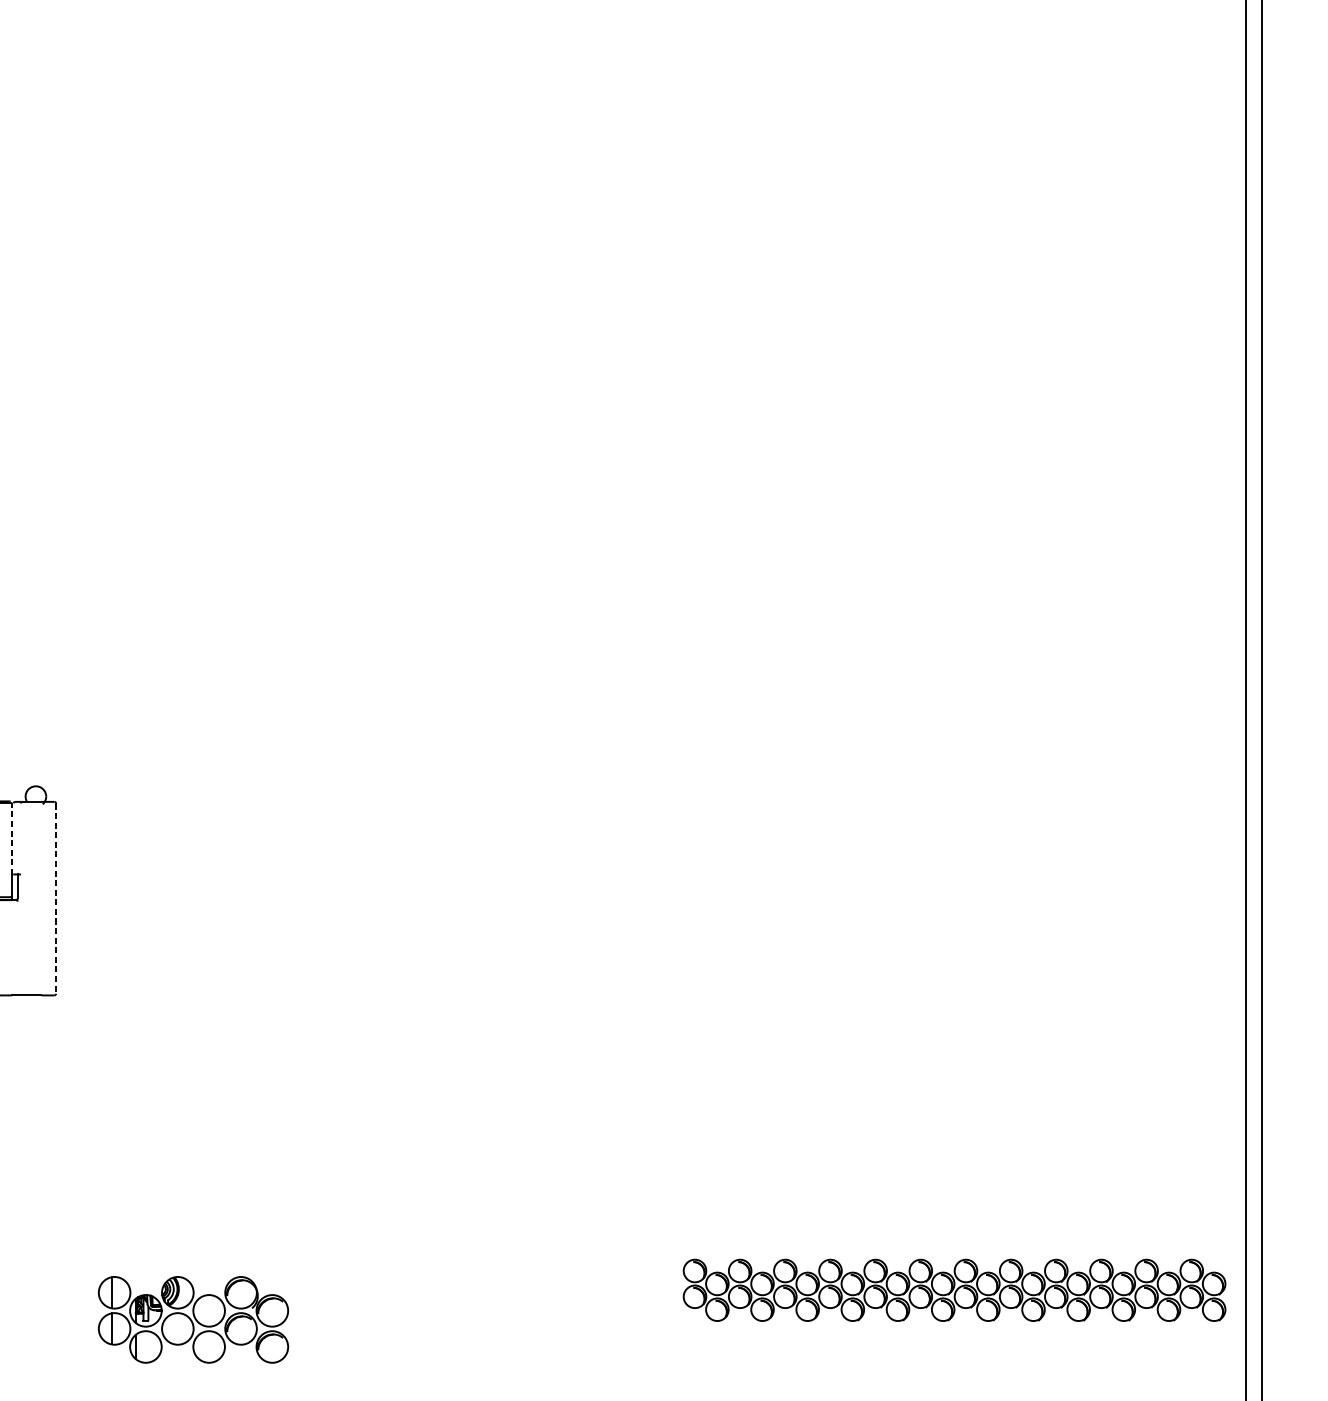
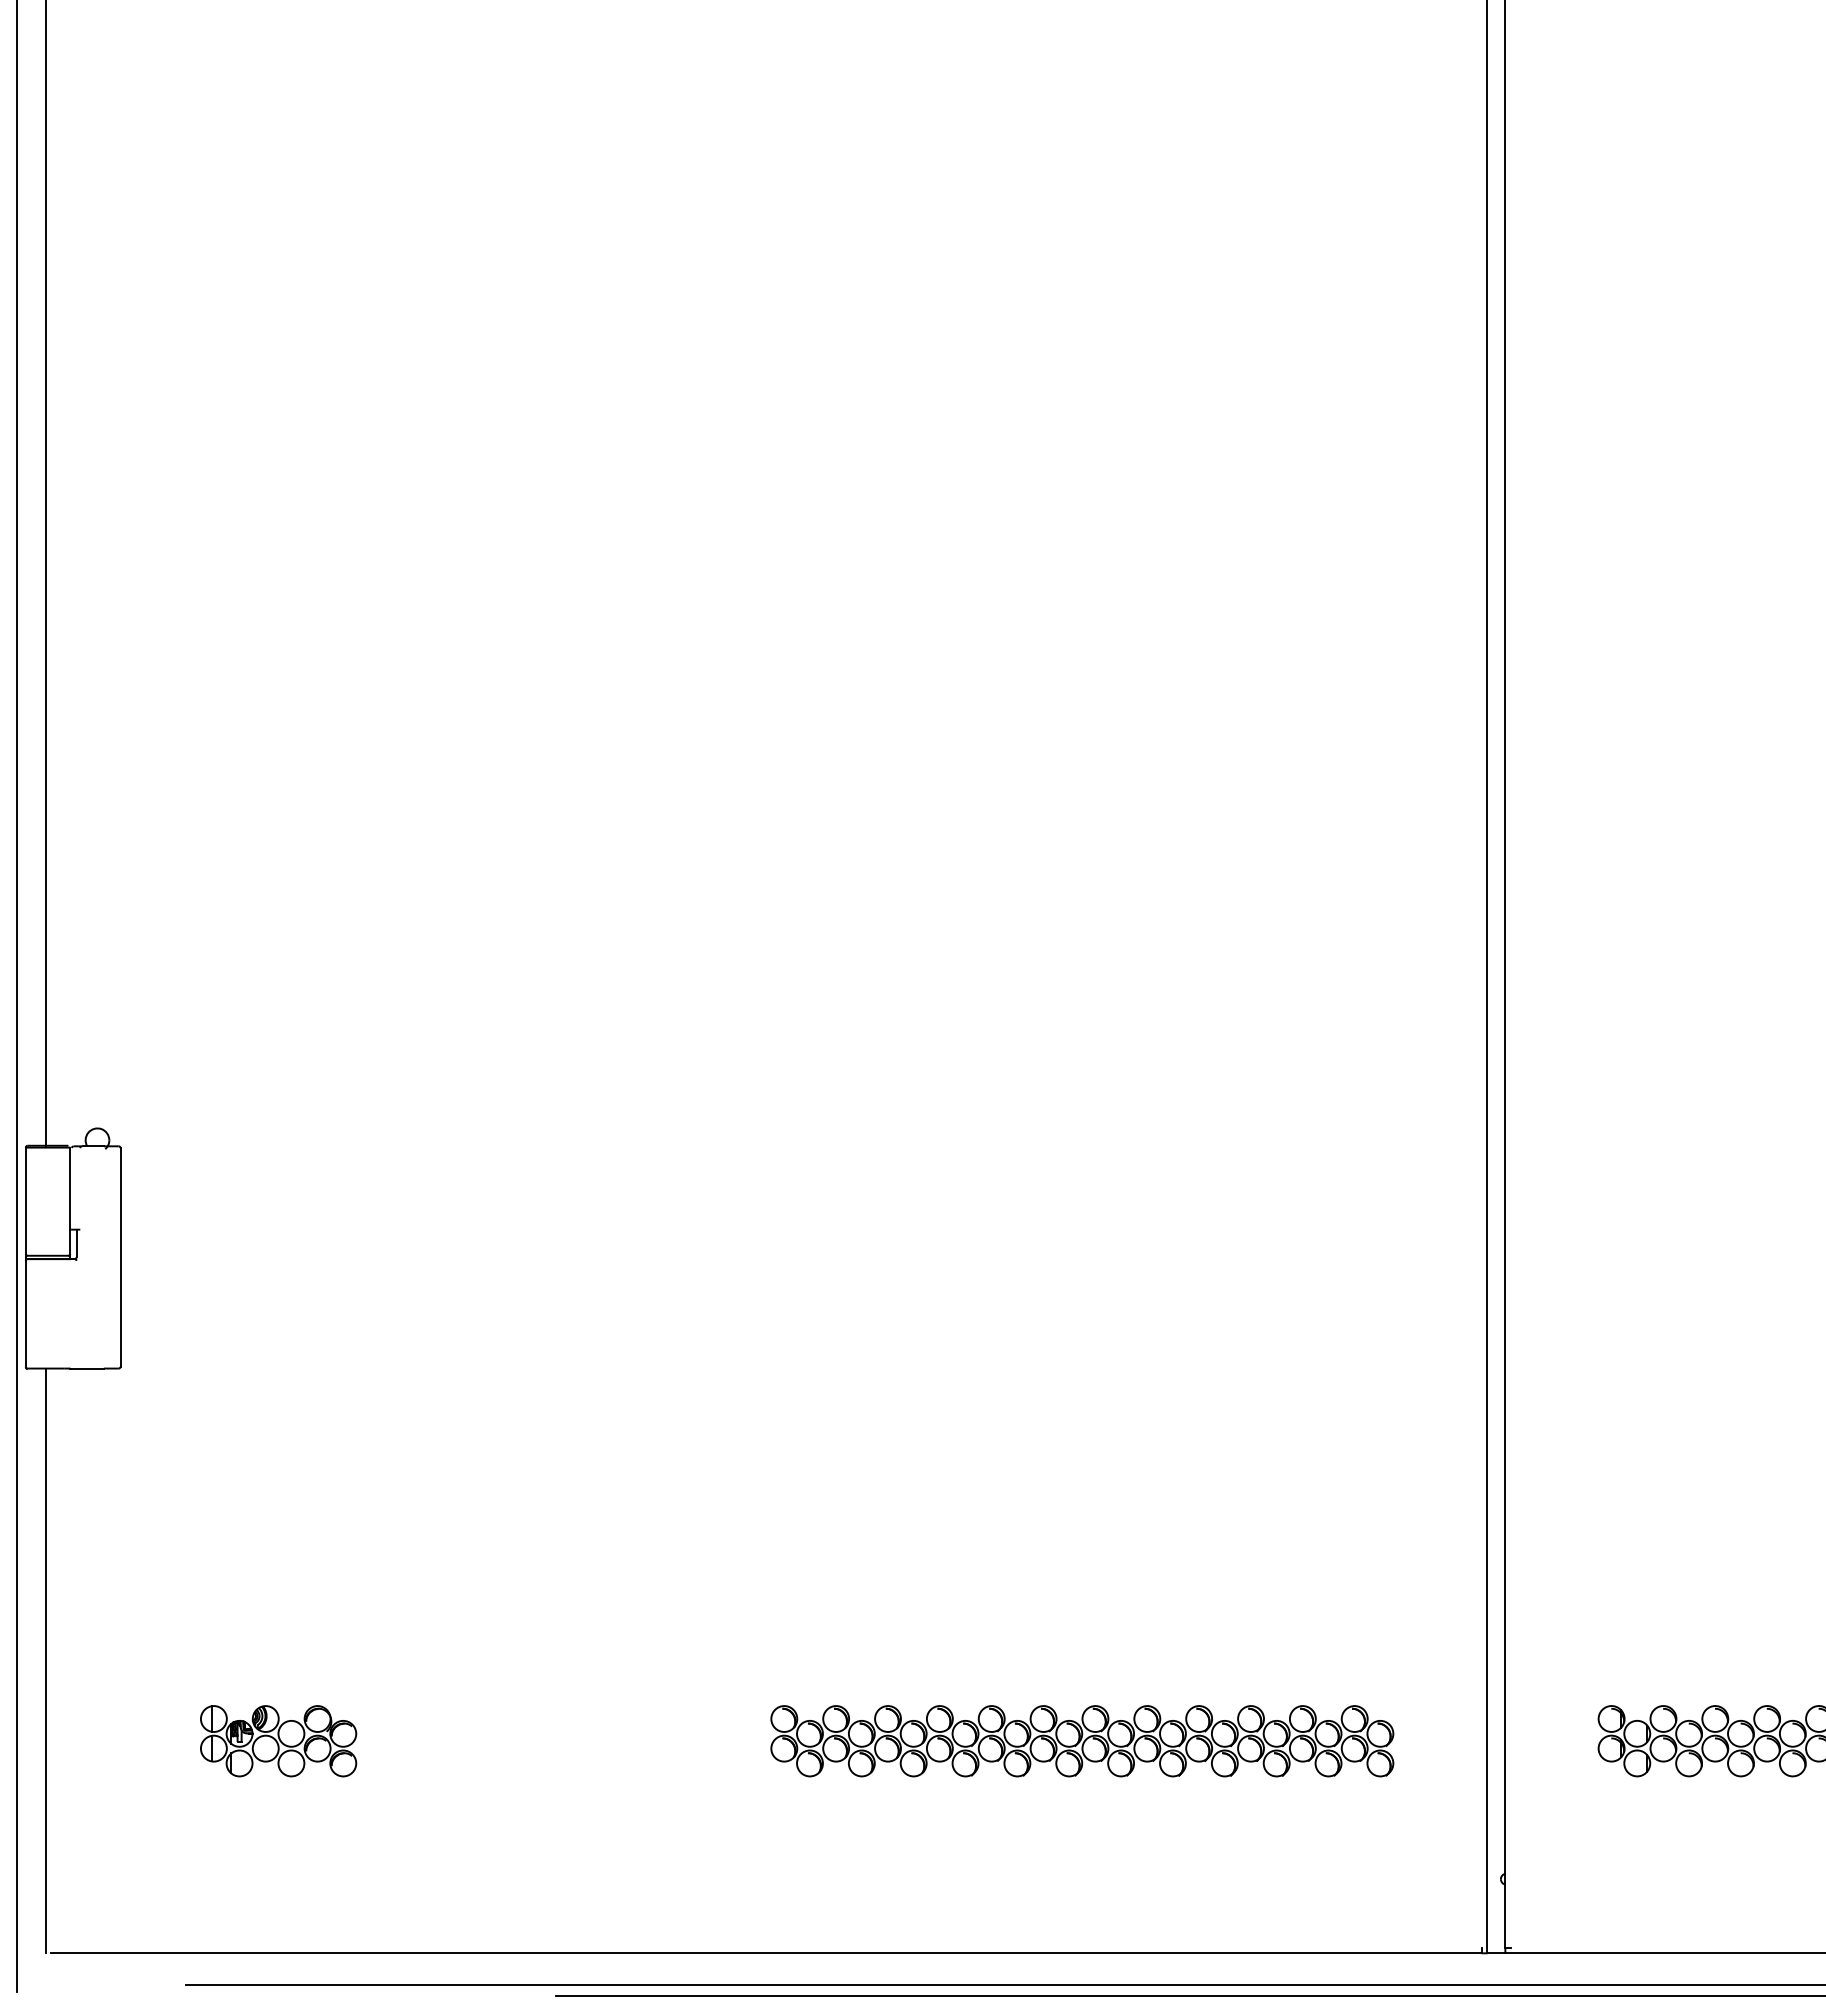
line: (12, 838) -> (70, 1188), dashed -> solid
line: (55, 898) -> (120, 1257), dashed -> solid
part: (954, 1290) -> (1082, 1741), moved
part: (193, 1320) -> (278, 1741), size x0.71

